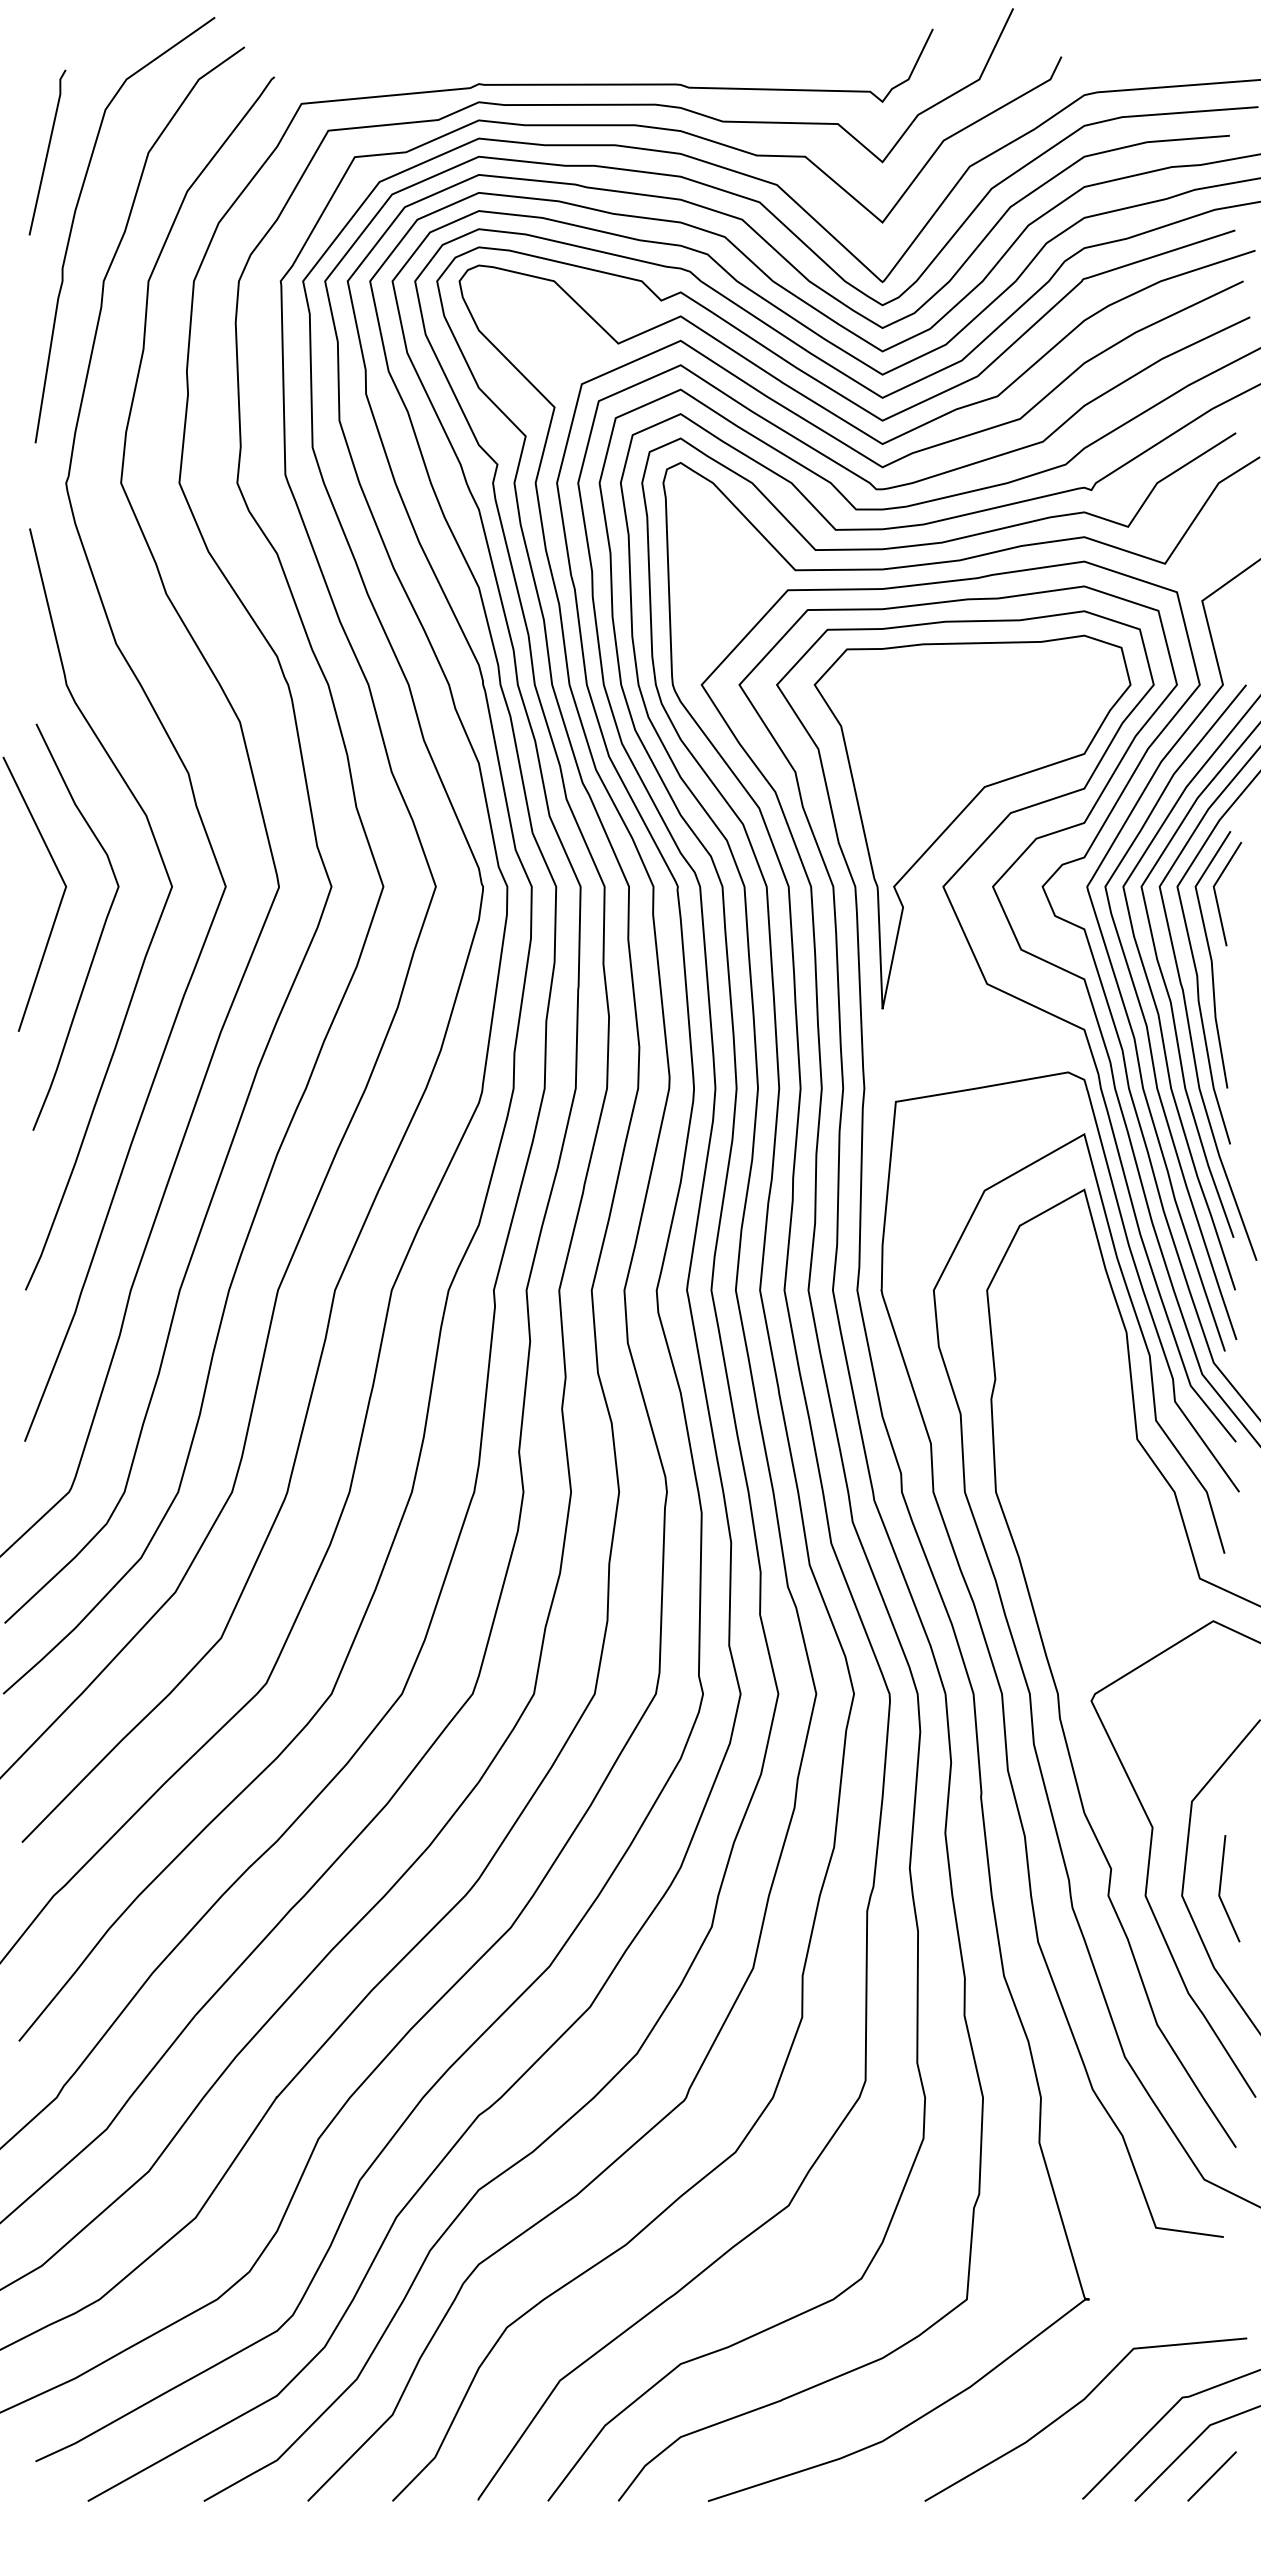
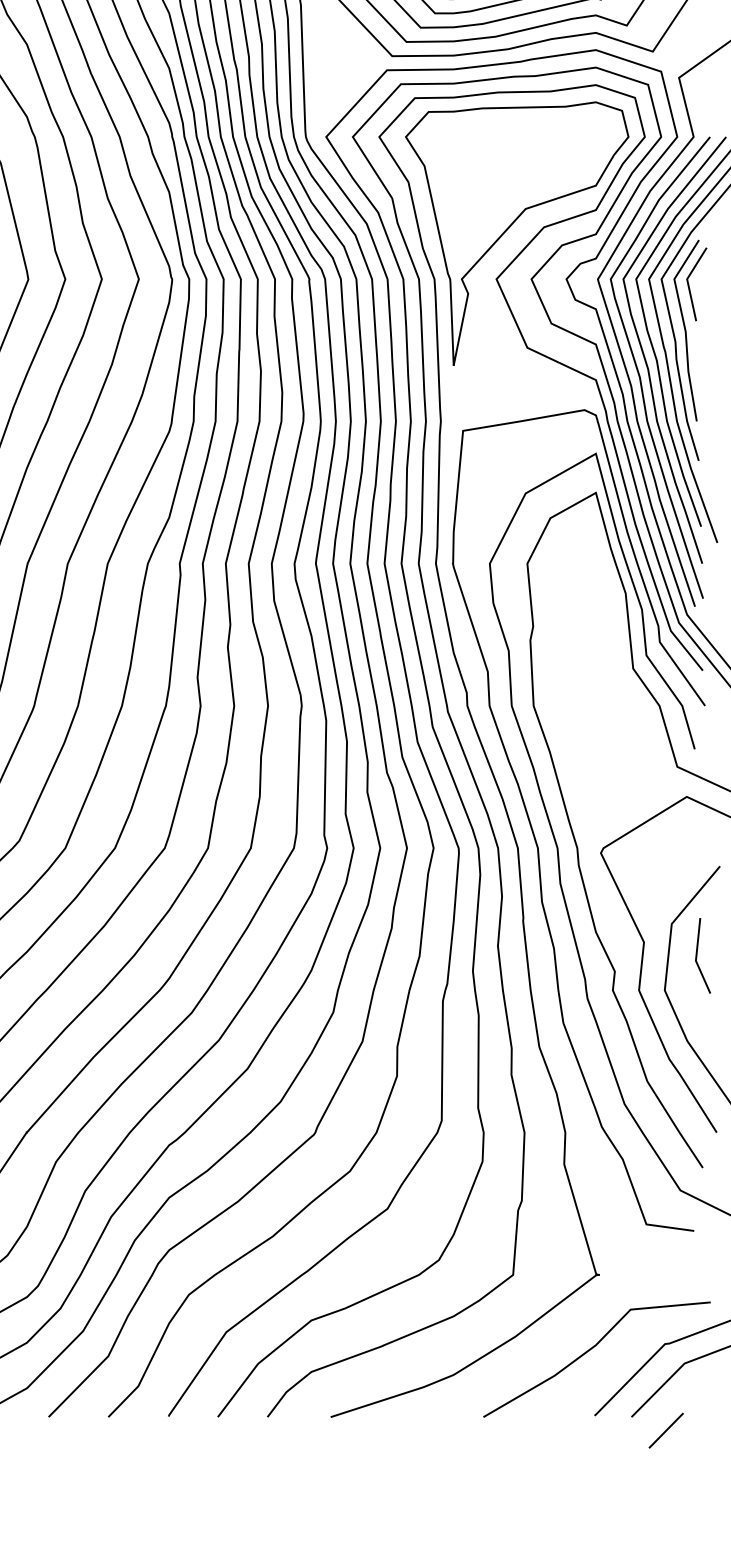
line: (1221, 1886) -> (697, 954), moved
line: (1211, 2476) -> (665, 1430), moved

